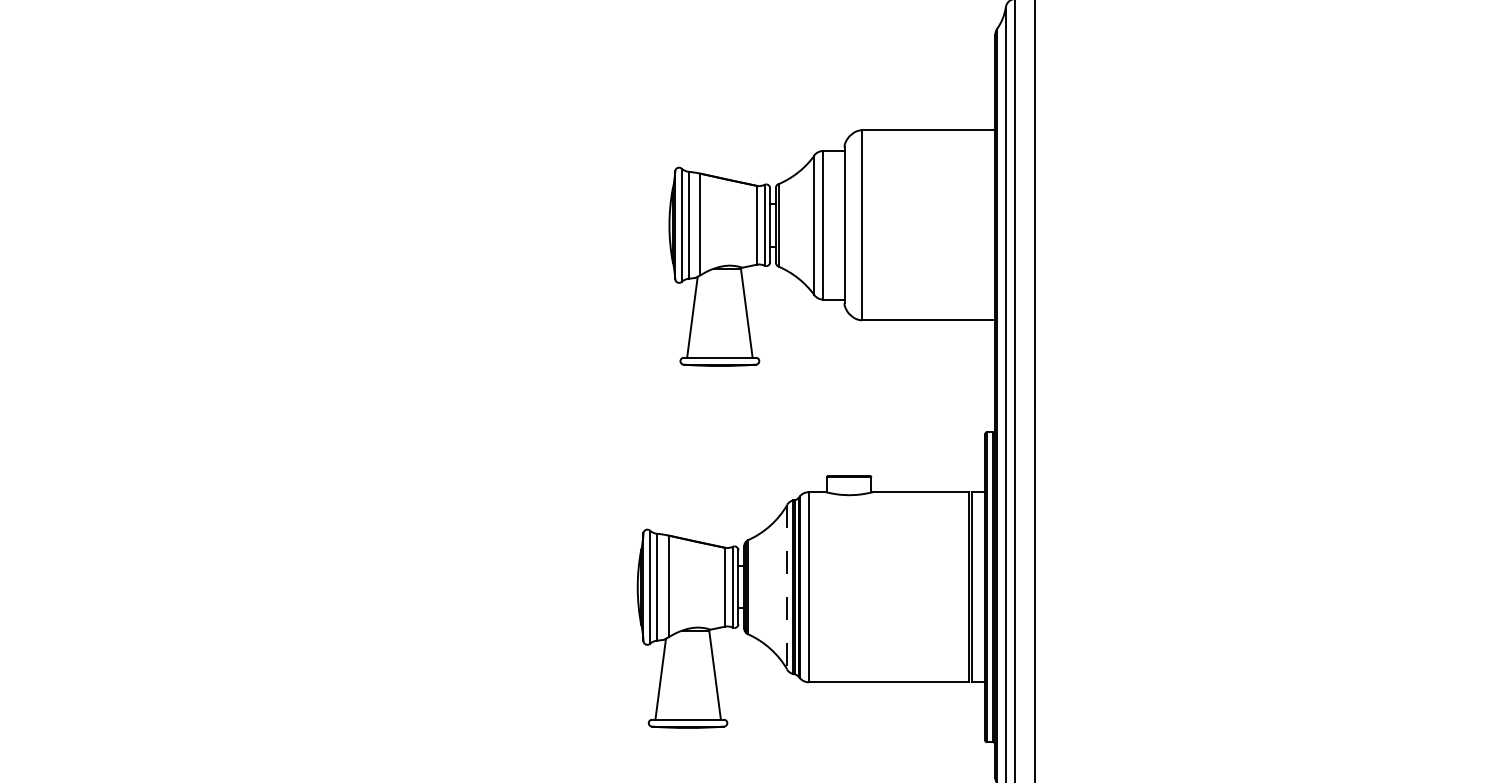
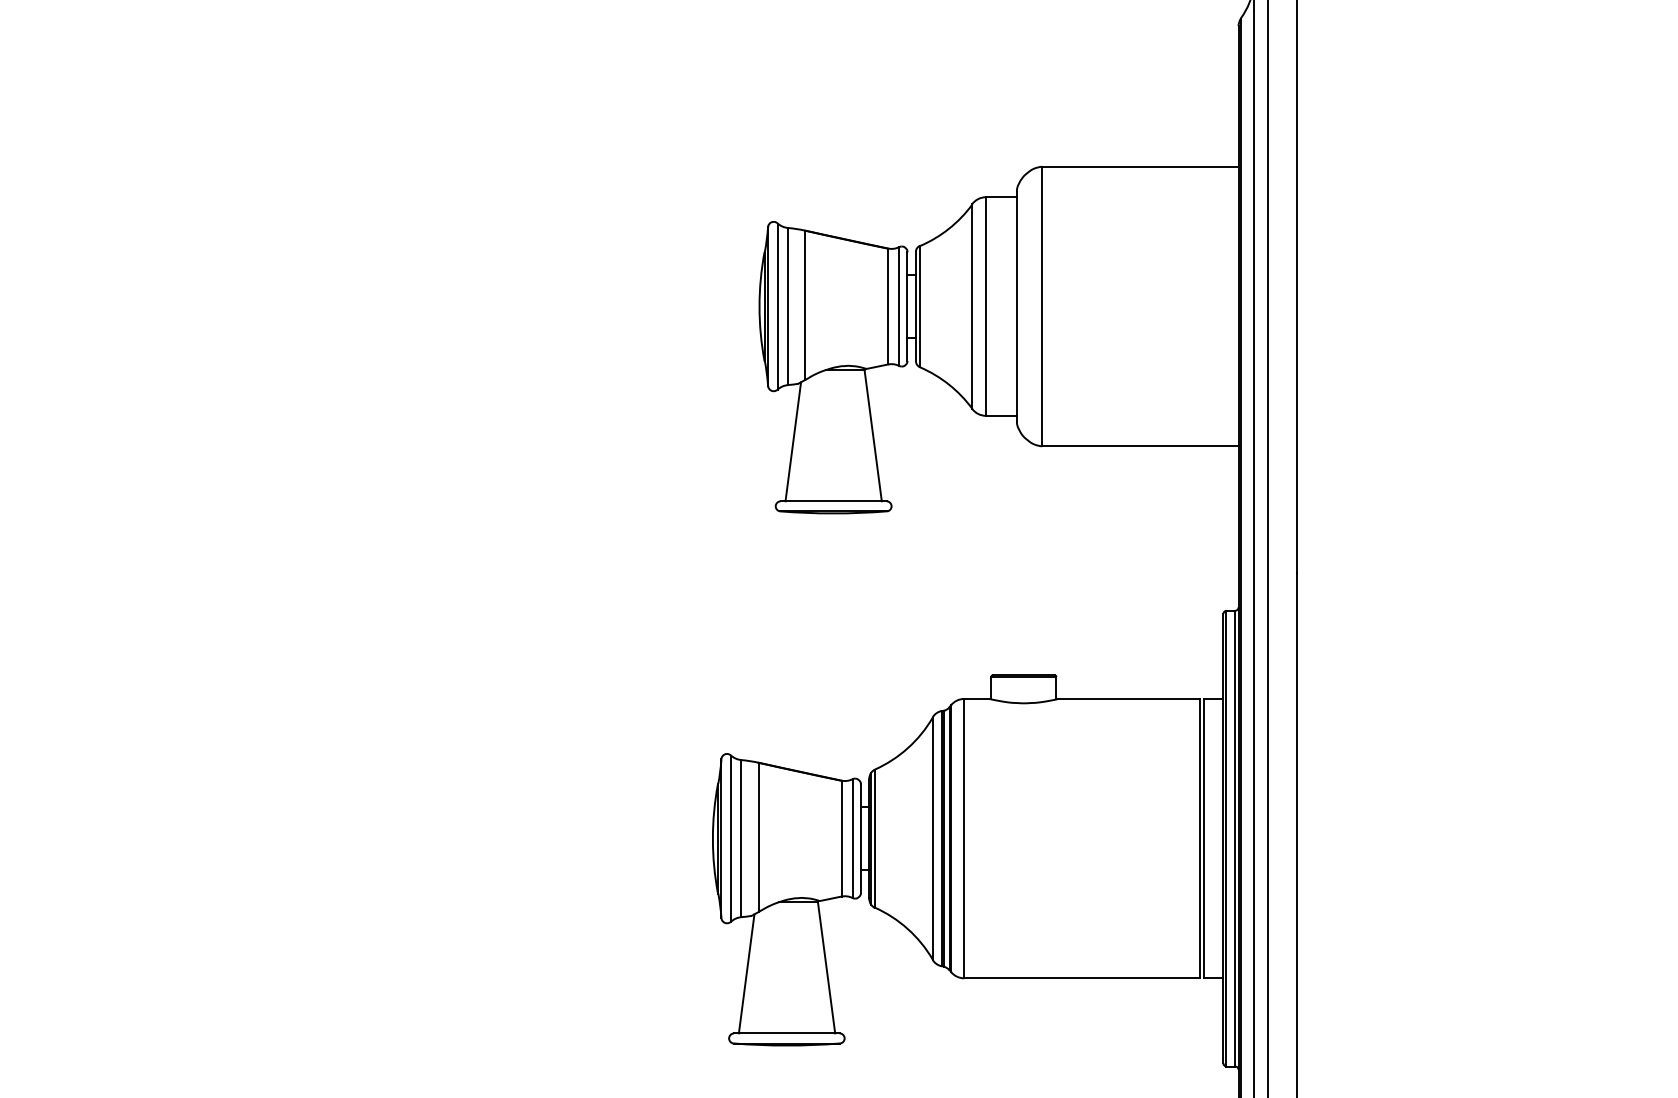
line: (787, 587) -> (933, 839), dashed -> solid

